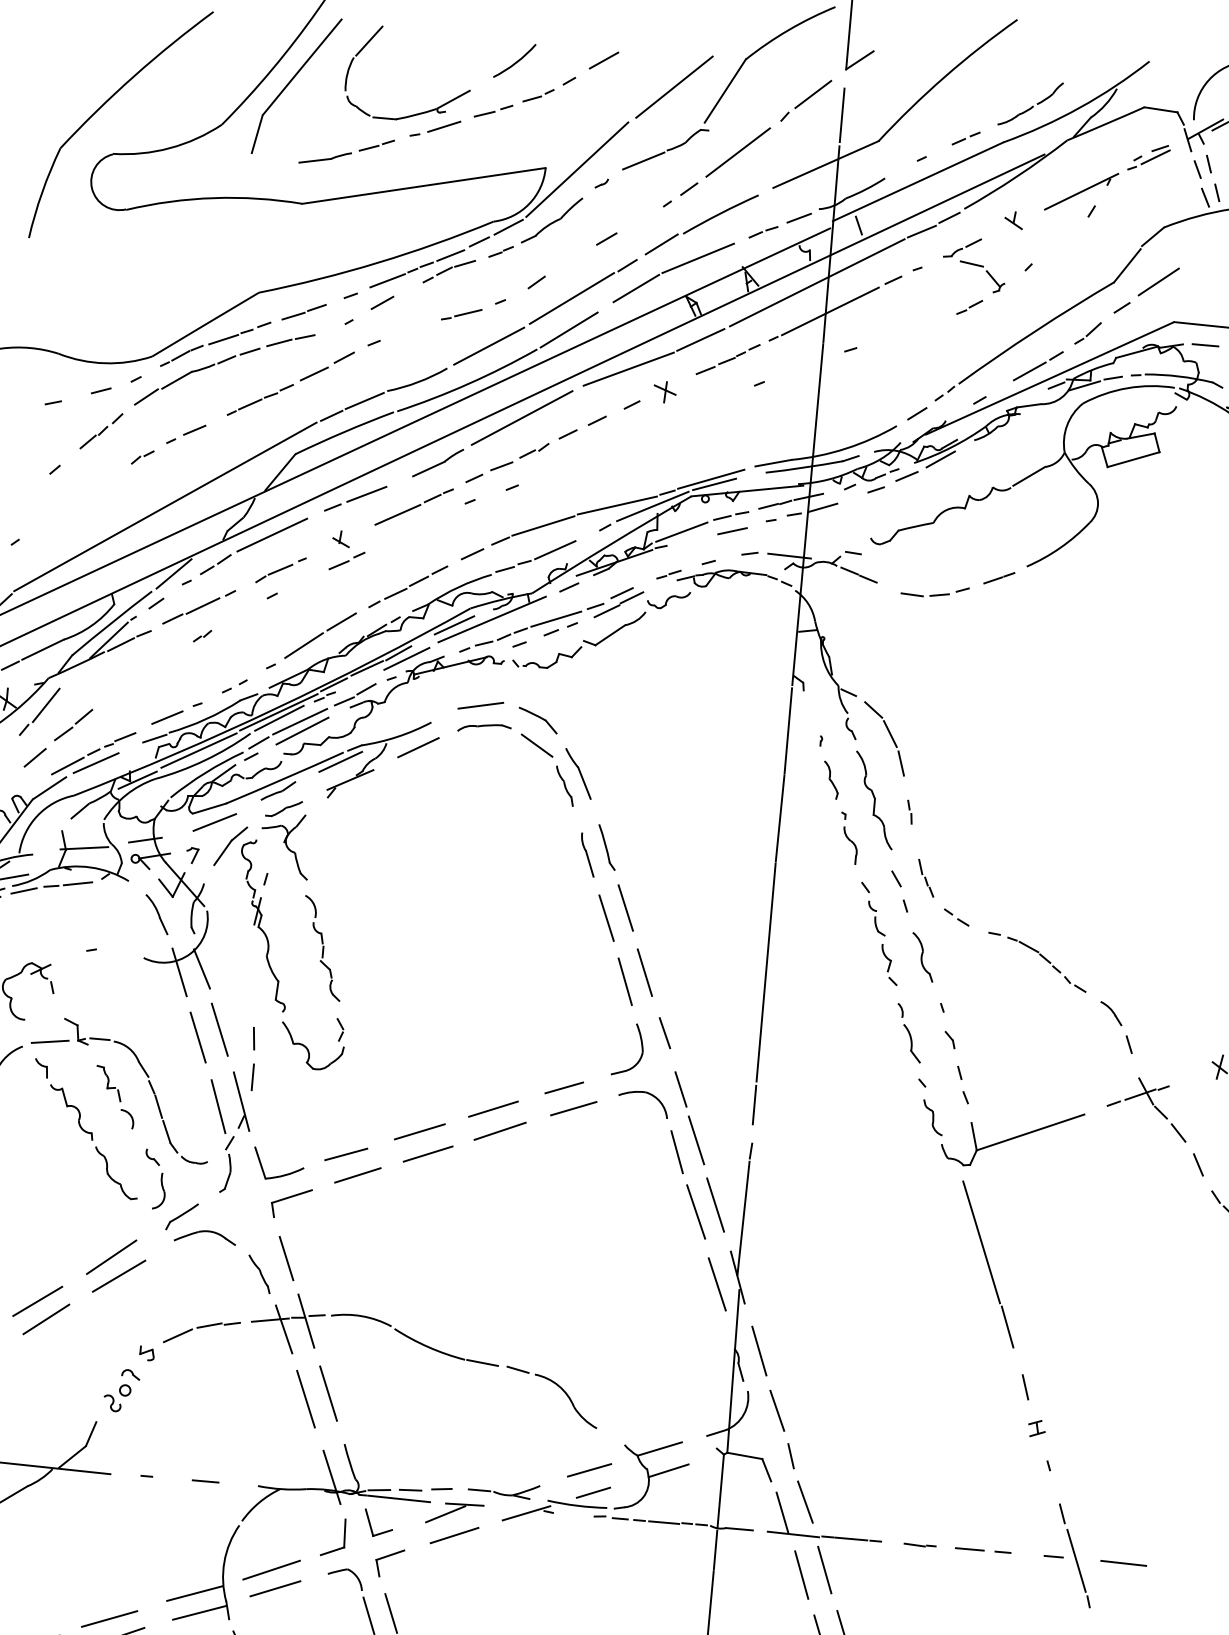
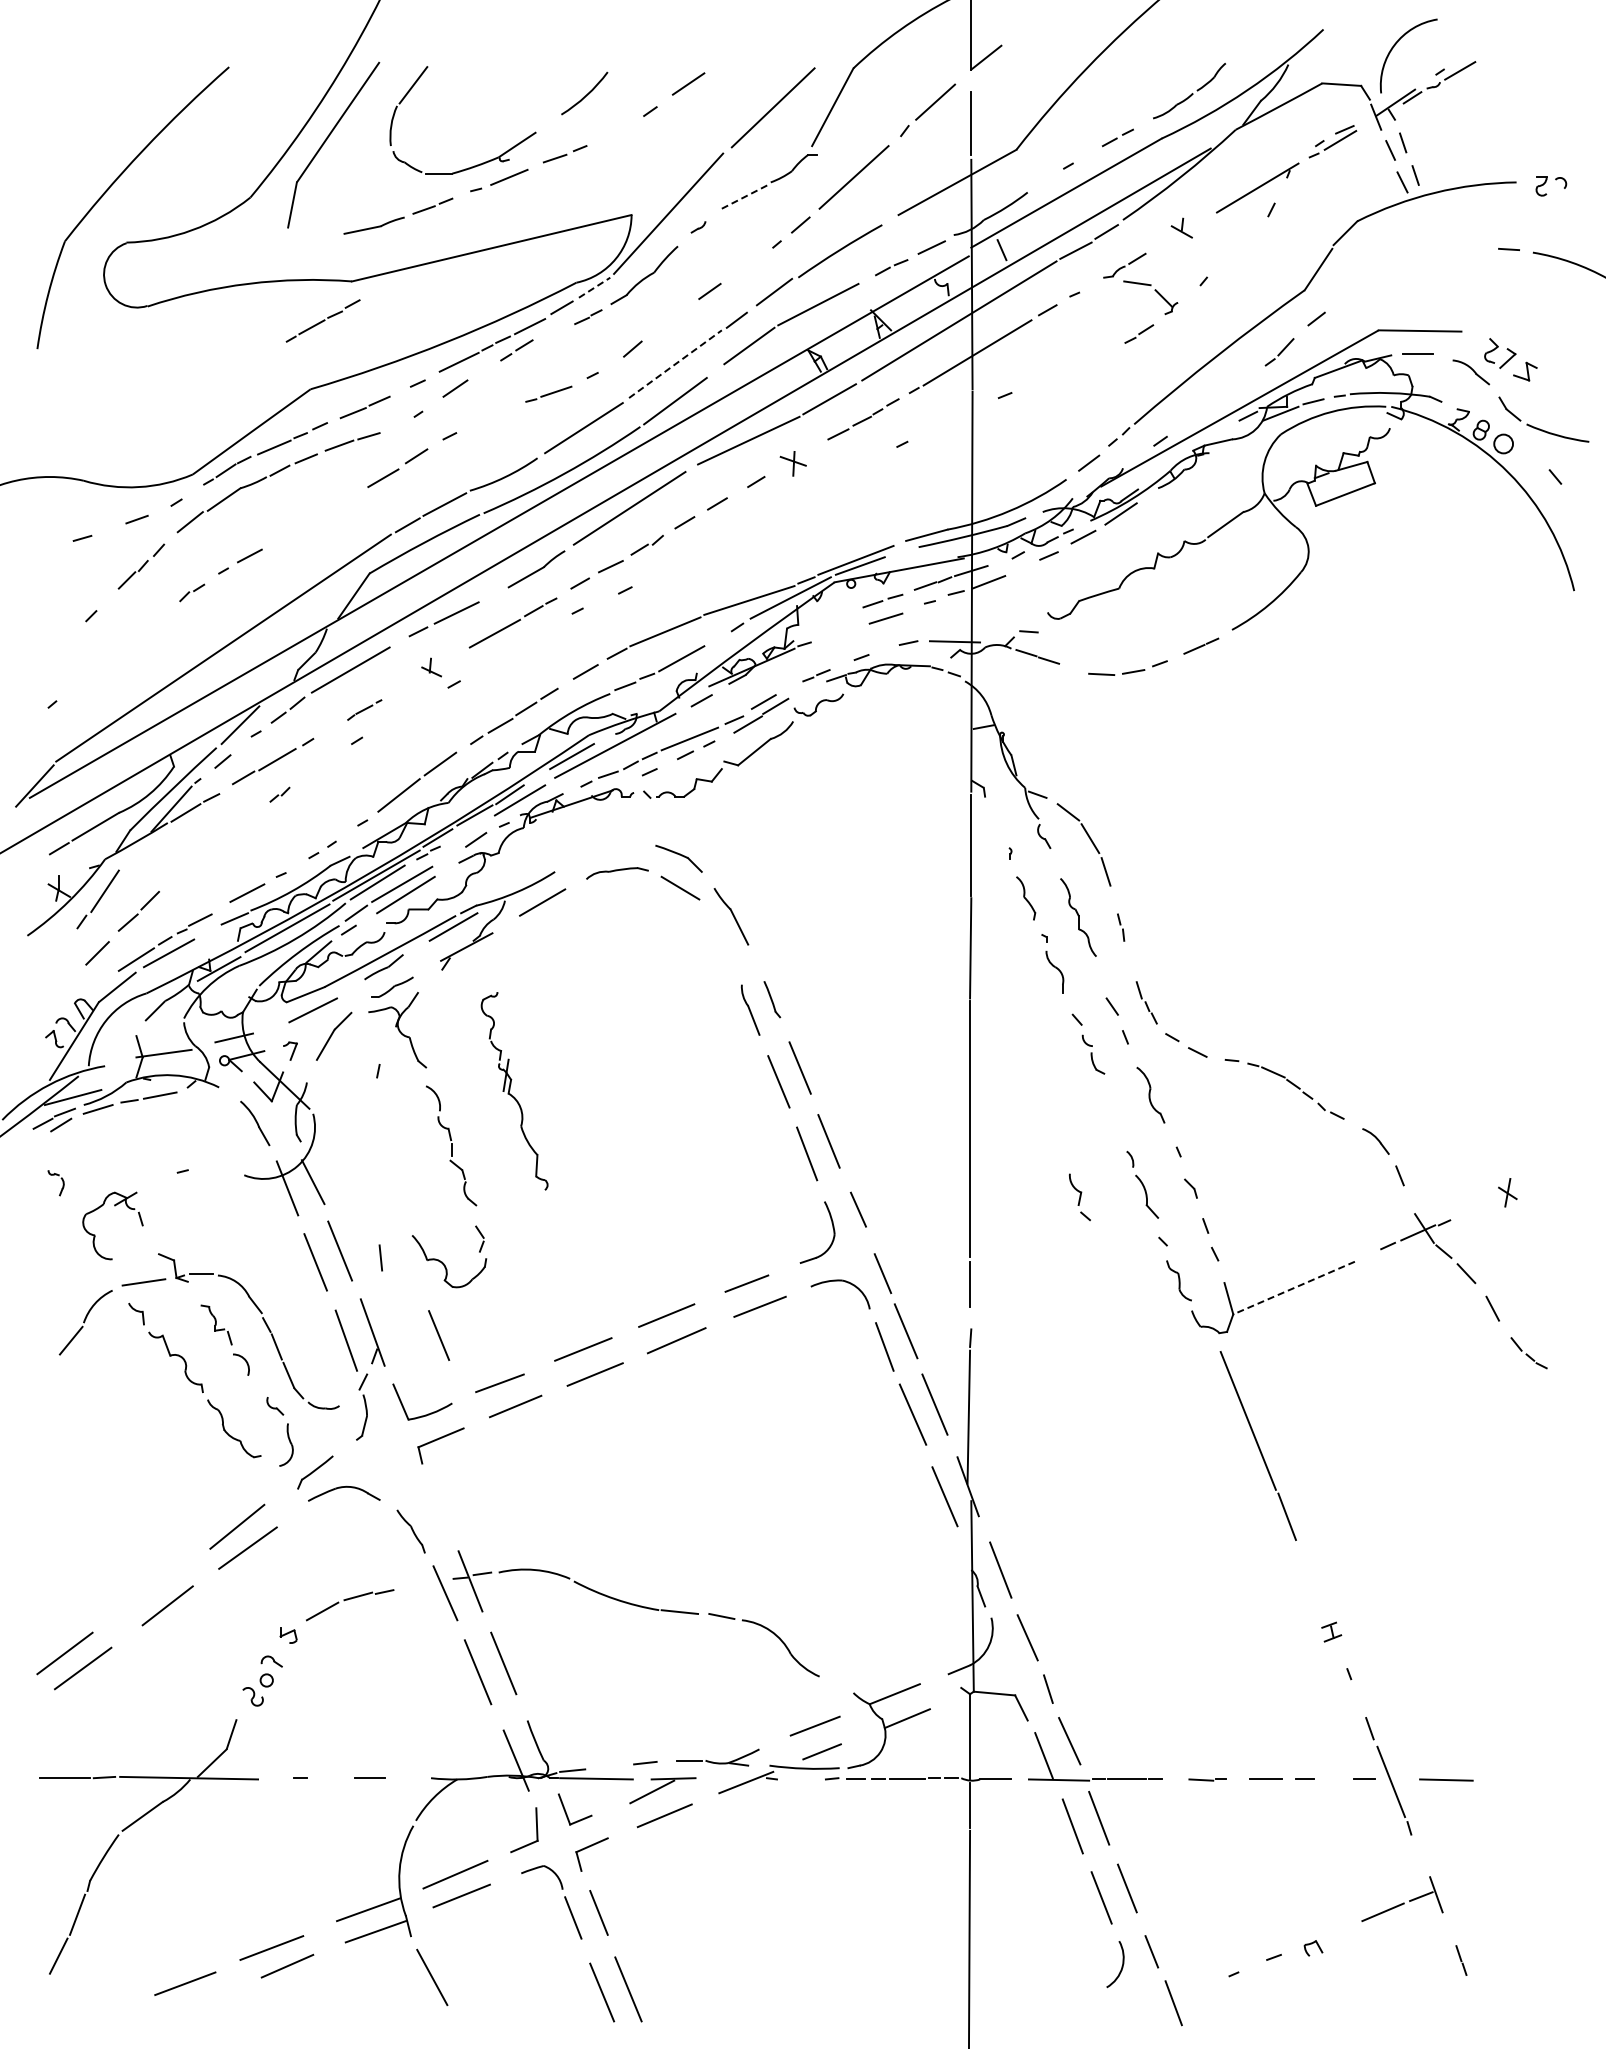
part: (538, 95) -> (615, 131), removed
line: (644, 160) -> (745, 196), solid -> dashed
line: (508, 227) -> (594, 287), solid -> dashed
line: (465, 263) -> (547, 334), removed
line: (1158, 281) -> (1356, 284), removed
line: (572, 297) -> (675, 363), solid -> dashed
line: (1038, 366) -> (1225, 395), removed
part: (259, 399) -> (322, 320), moved
line: (681, 531) -> (826, 624), removed
line: (339, 564) -> (431, 697), removed
part: (281, 569) -> (364, 709), size x0.6
line: (344, 700) -> (451, 855), removed
line: (480, 705) -> (610, 847), removed
part: (564, 786) -> (716, 932), removed
part: (874, 800) -> (1078, 917), size x0.7
part: (607, 847) -> (772, 999), size x0.7
part: (956, 917) -> (1185, 1045), size x1.4
part: (263, 925) -> (514, 1091), moved
part: (889, 964) -> (1079, 1197), moved
line: (252, 1077) -> (383, 1303), removed
line: (1030, 1132) -> (1293, 1288), solid -> dashed
line: (286, 1258) -> (439, 1335), moved
line: (37, 1301) -> (155, 1585), removed
line: (270, 1319) -> (428, 1583), removed
line: (1024, 1386) -> (1313, 1584), removed
line: (410, 1490) -> (608, 1767), removed

